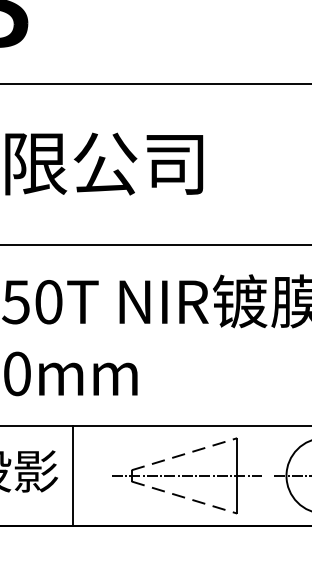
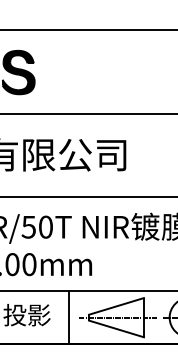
line: (184, 454) -> (116, 306), dashed -> solid
line: (73, 475) -> (69, 317), moved
line: (184, 496) -> (116, 328), dashed -> solid

